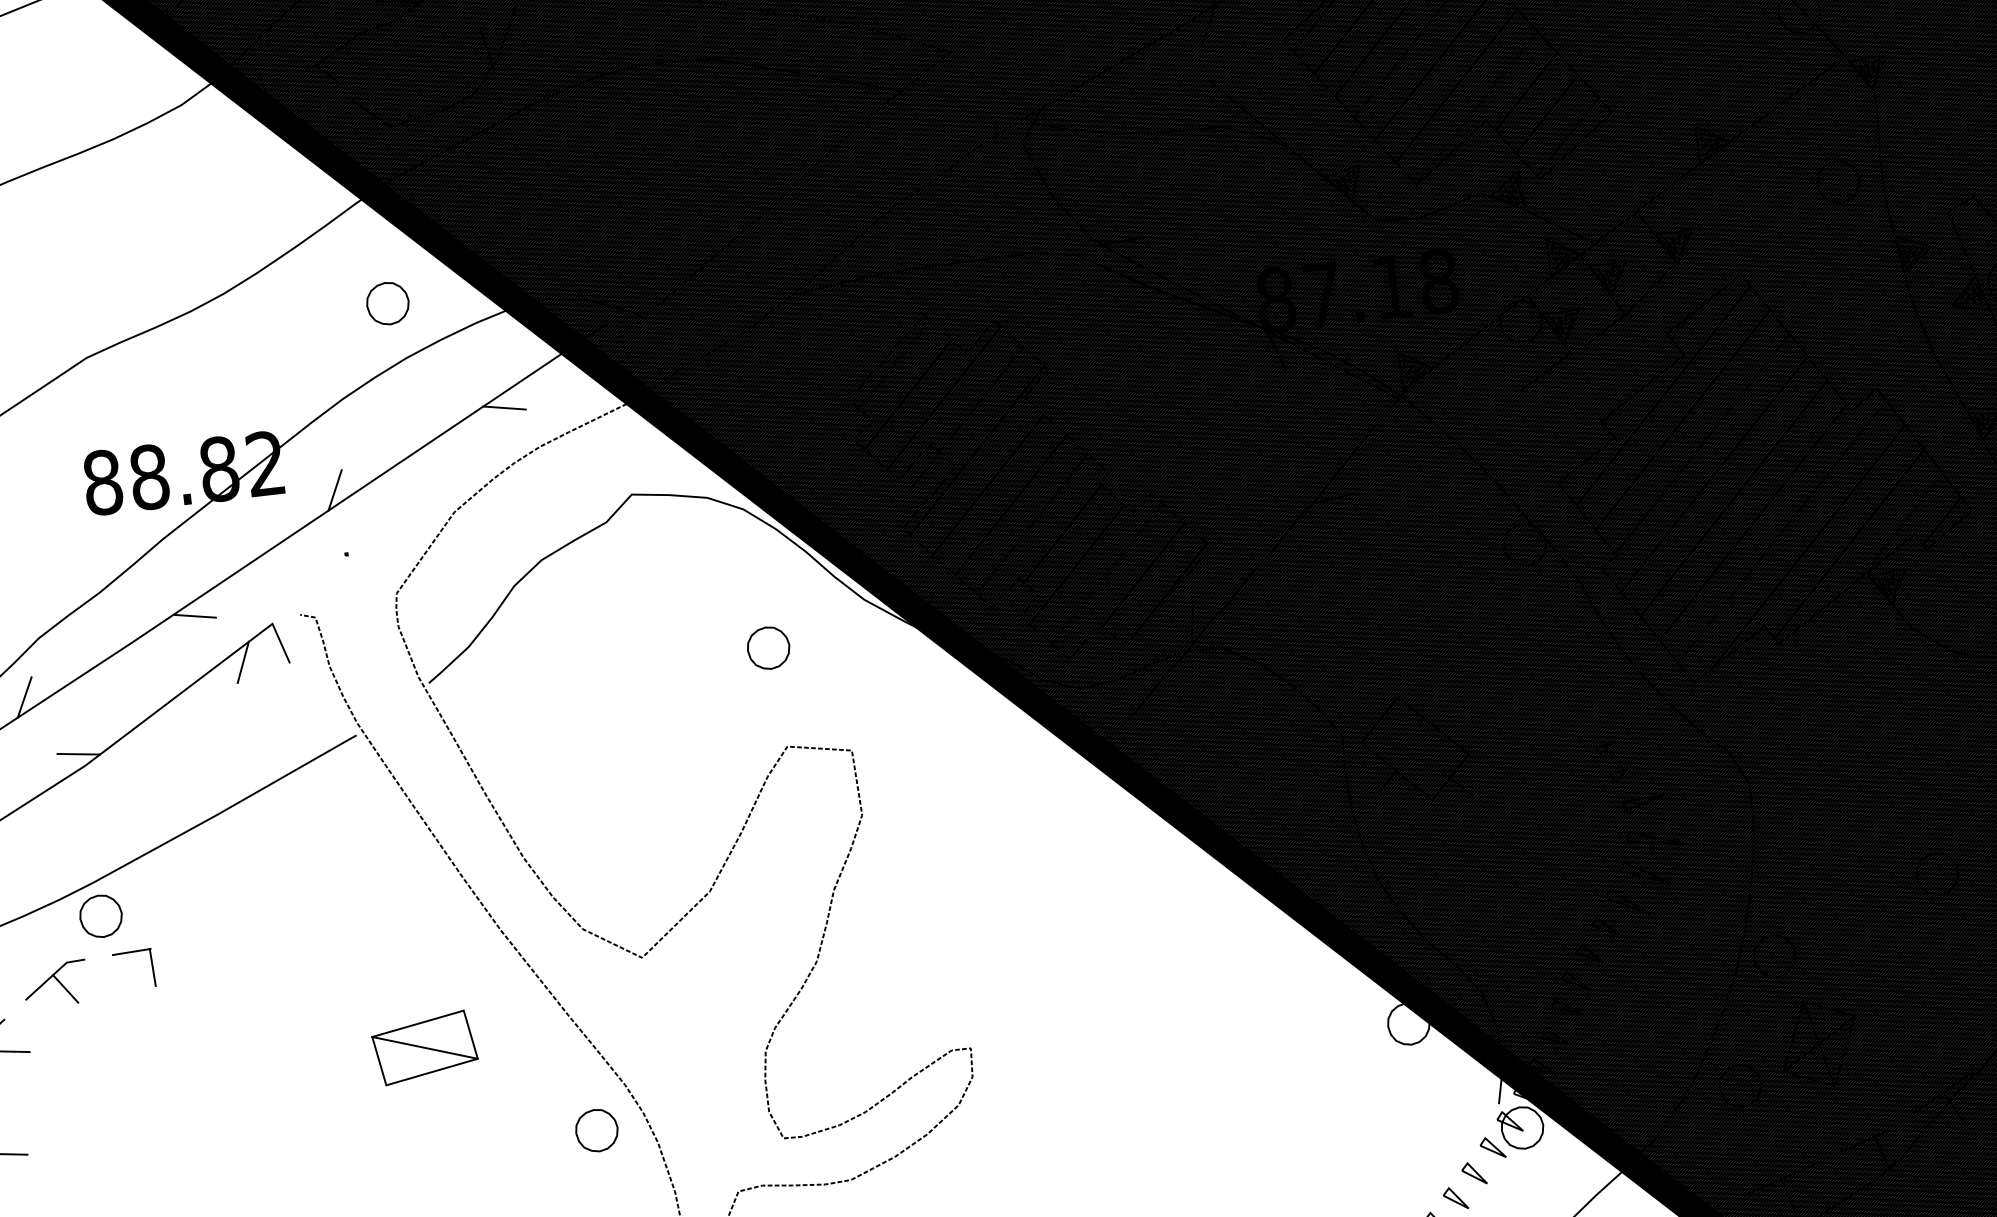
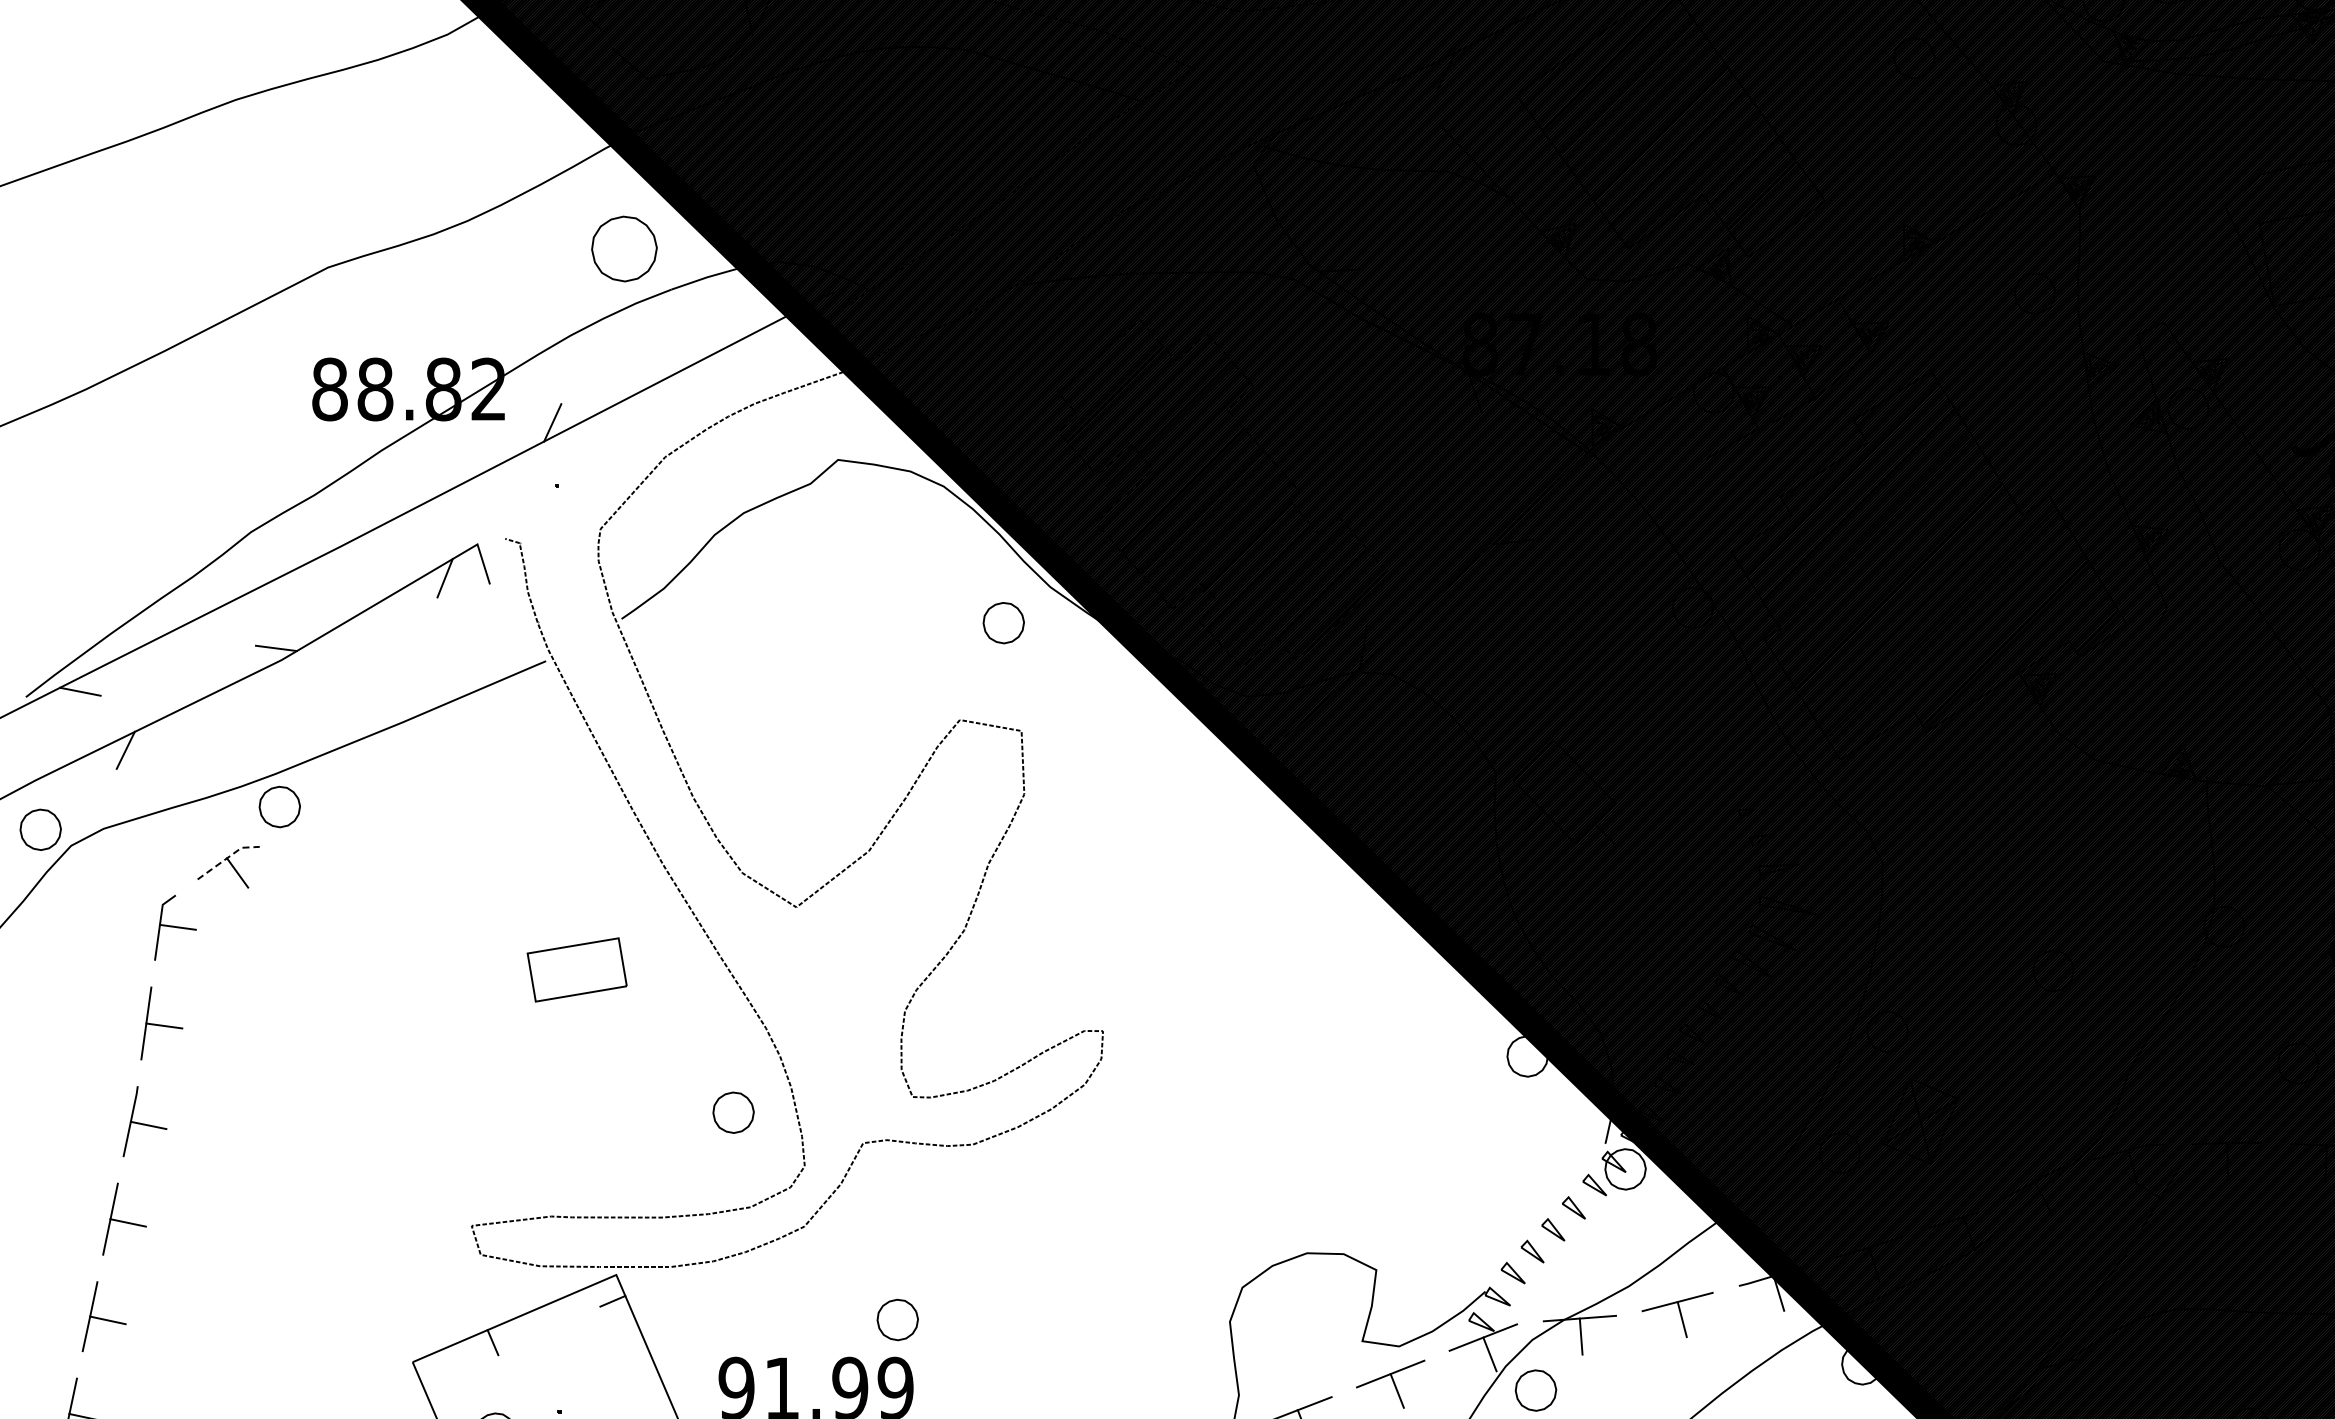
part: (387, 303) -> (624, 248), size x1.6
line: (503, 408) -> (724, 362), removed
line: (194, 616) -> (403, 528), removed
part: (768, 648) -> (1003, 623), moved
line: (24, 697) -> (230, 587), removed
part: (131, 952) -> (305, 845), removed
line: (54, 974) -> (228, 857), solid -> dashed
line: (424, 1047) -> (576, 969), removed
part: (596, 1130) -> (733, 1112), moved

